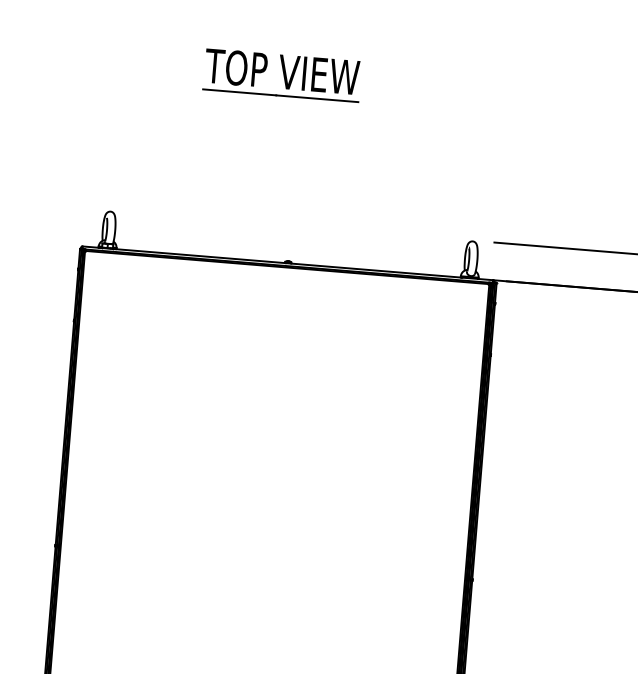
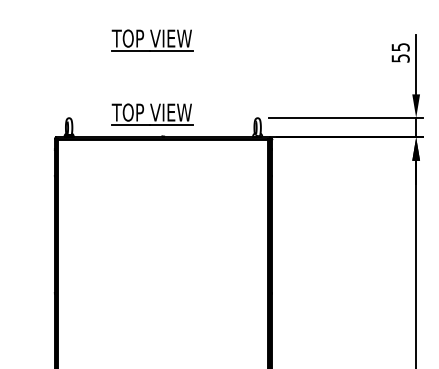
part: (271, 217) -> (152, 114), added

